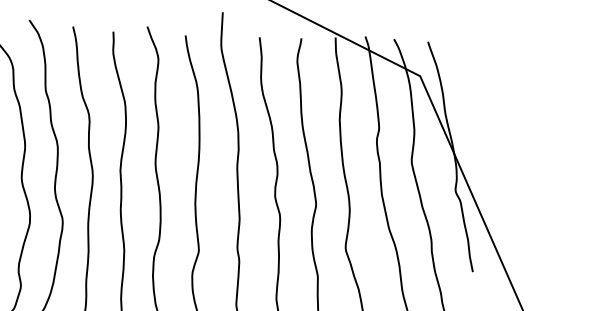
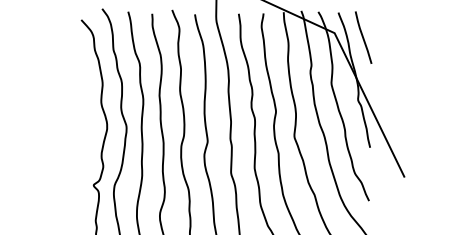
line: (468, 85) -> (363, 37), added

